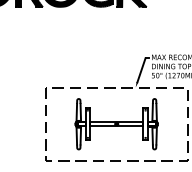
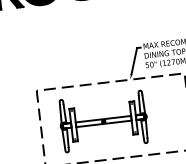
part: (116, 124) -> (103, 121), moved

